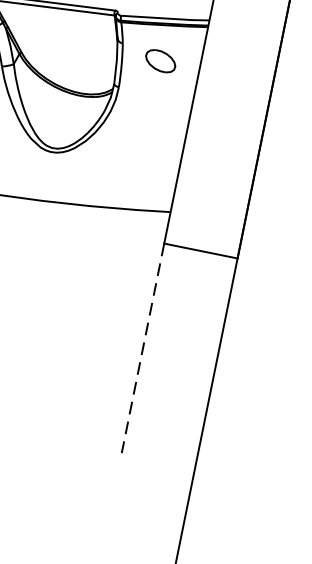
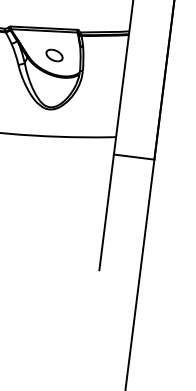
part: (160, 61) -> (54, 55), moved
line: (142, 348) -> (106, 212), dashed -> solid

